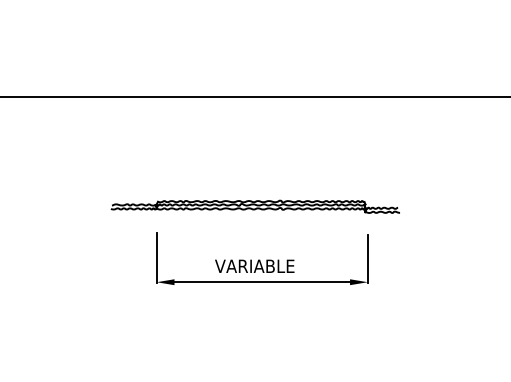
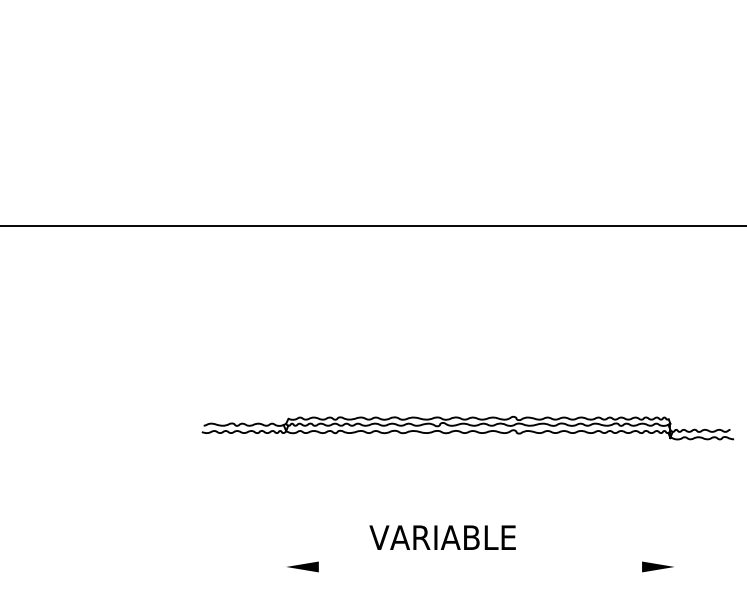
line: (156, 257) -> (285, 521), removed
line: (367, 258) -> (674, 523), removed
text: (254, 265) -> (442, 536), moved
line: (262, 282) -> (480, 567), removed

